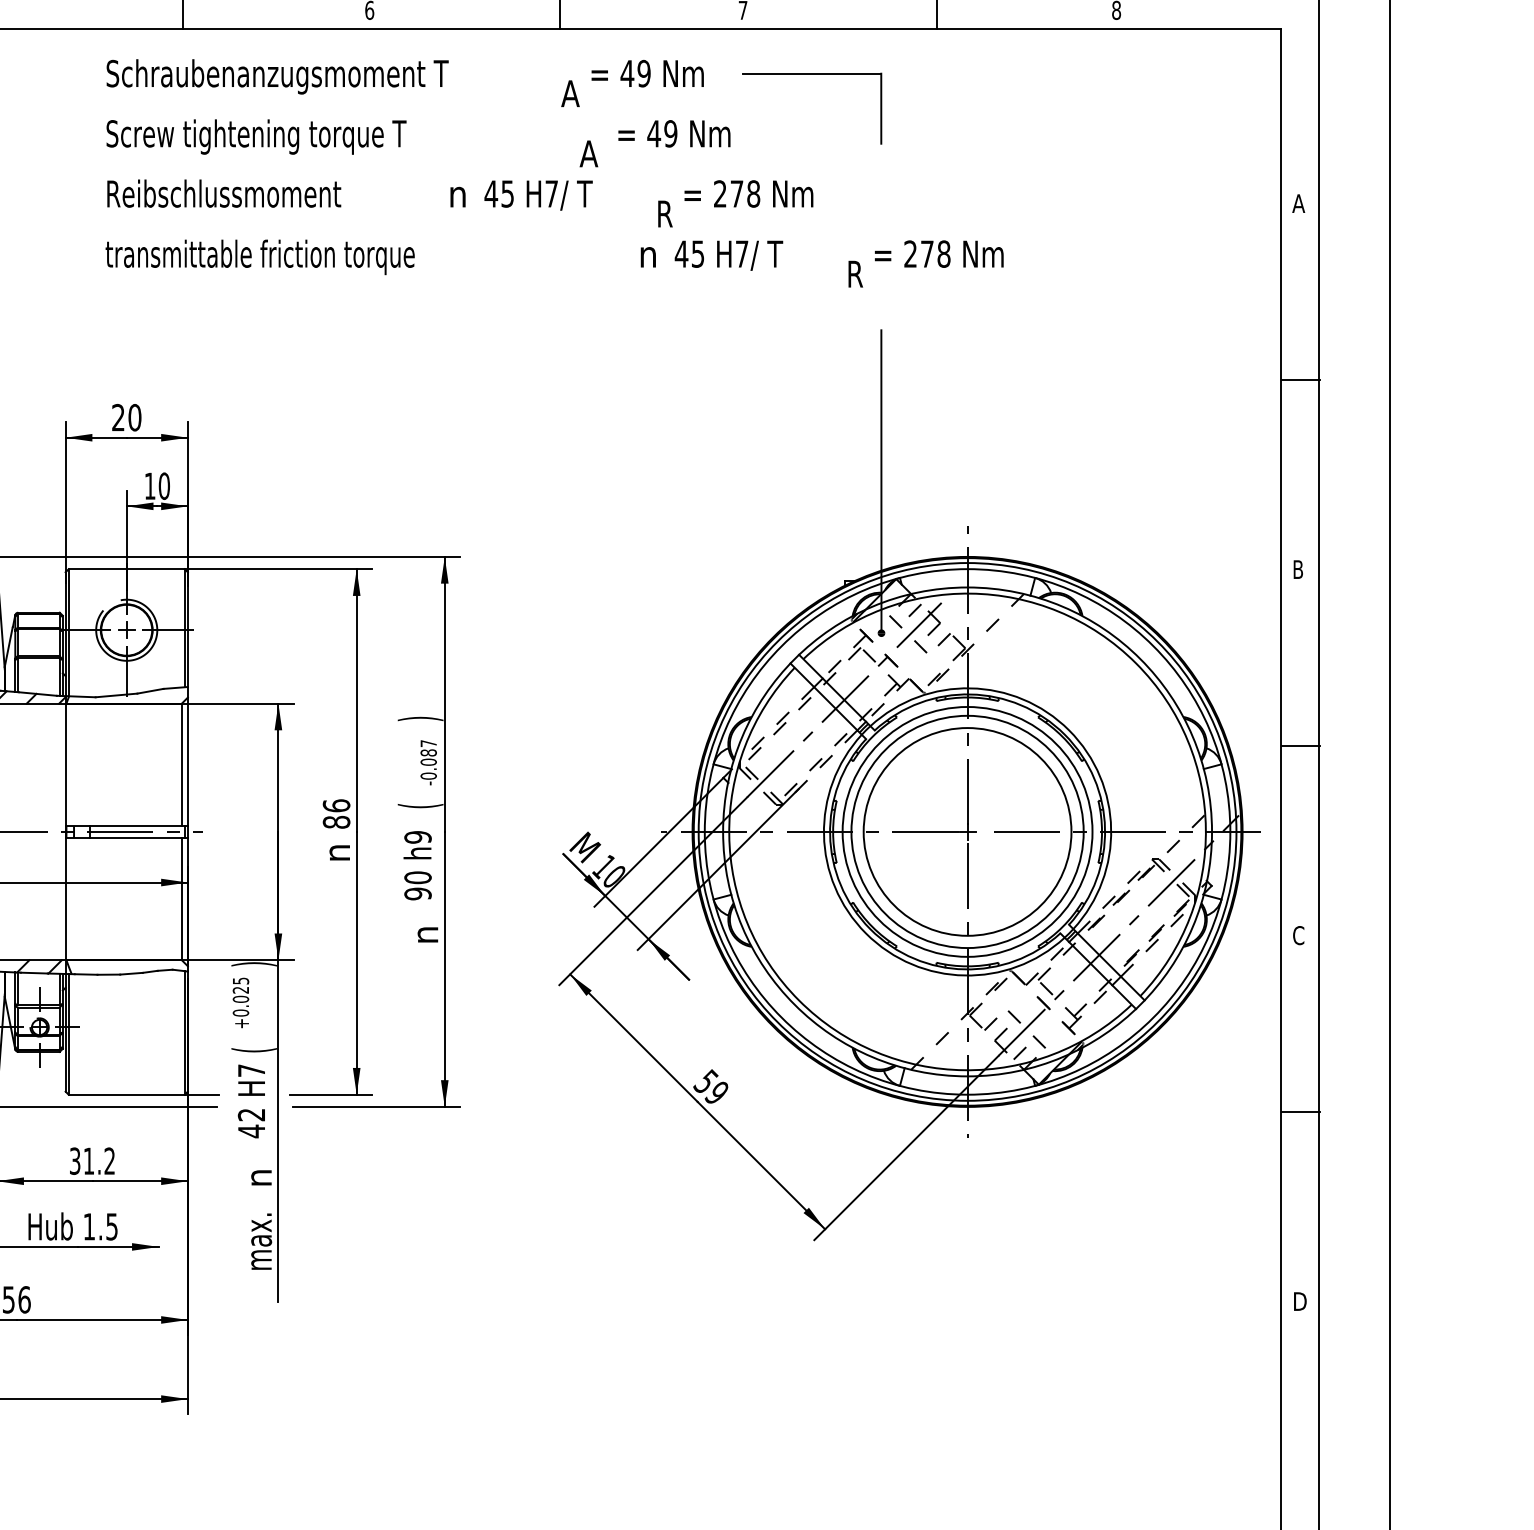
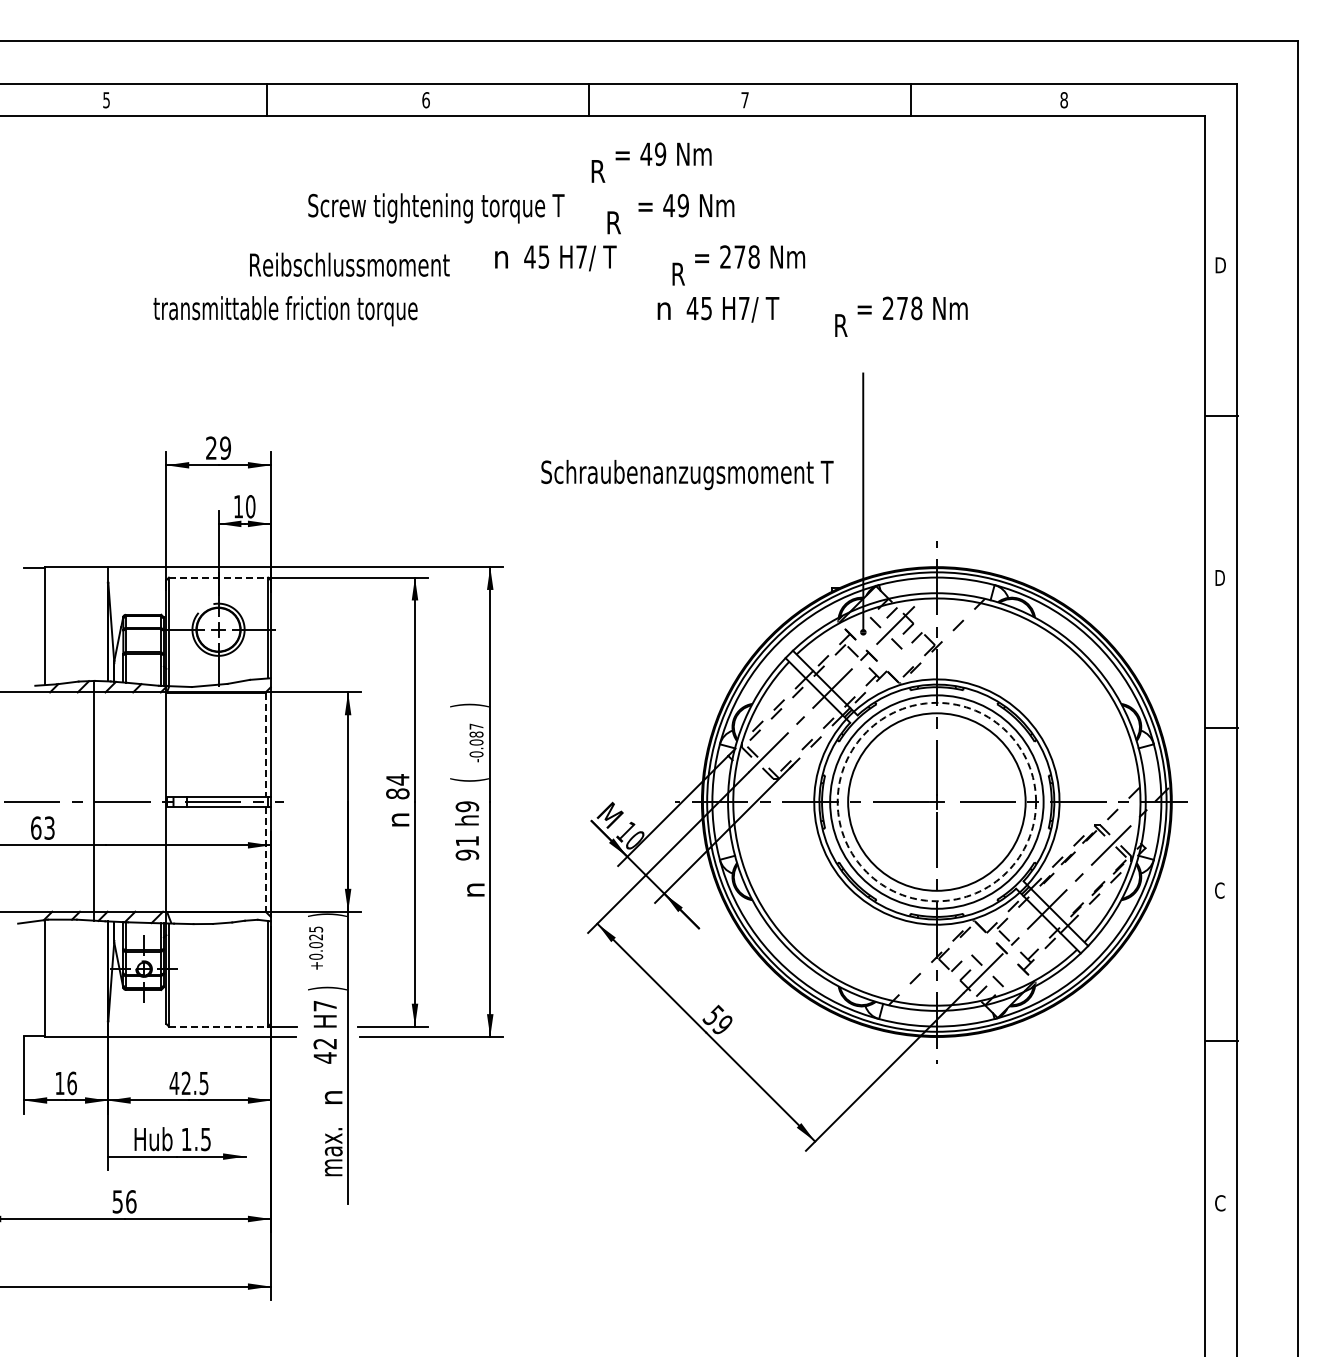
part: (812, 73) -> (804, 154), removed
text: (277, 77) -> (687, 475), moved
text: (570, 93) -> (597, 171), A -> R
text: (256, 137) -> (436, 208), moved
text: (589, 153) -> (613, 222), A -> R
text: (223, 193) -> (349, 264), moved
text: (1298, 203) -> (1219, 265), A -> D
text: (260, 257) -> (285, 311), moved
text: (134, 416) -> (225, 447), 20 -> 29
line: (126, 569) -> (218, 577), solid -> dashed
text: (1299, 570) -> (1220, 578), B -> D
line: (181, 765) -> (265, 745), solid -> dashed
text: (336, 805) -> (397, 779), 86 -> 84
circle: (967, 831) -> (936, 801), solid -> dashed
text: (418, 876) -> (467, 840), 90 -> 91
line: (181, 899) -> (265, 859), solid -> dashed
text: (254, 1050) -> (327, 988), ( -> )
line: (126, 1094) -> (218, 1026), solid -> dashed
text: (91, 1161) -> (188, 1083), 31.2 -> 42.5
text: (1299, 1301) -> (1220, 1203), D -> C

